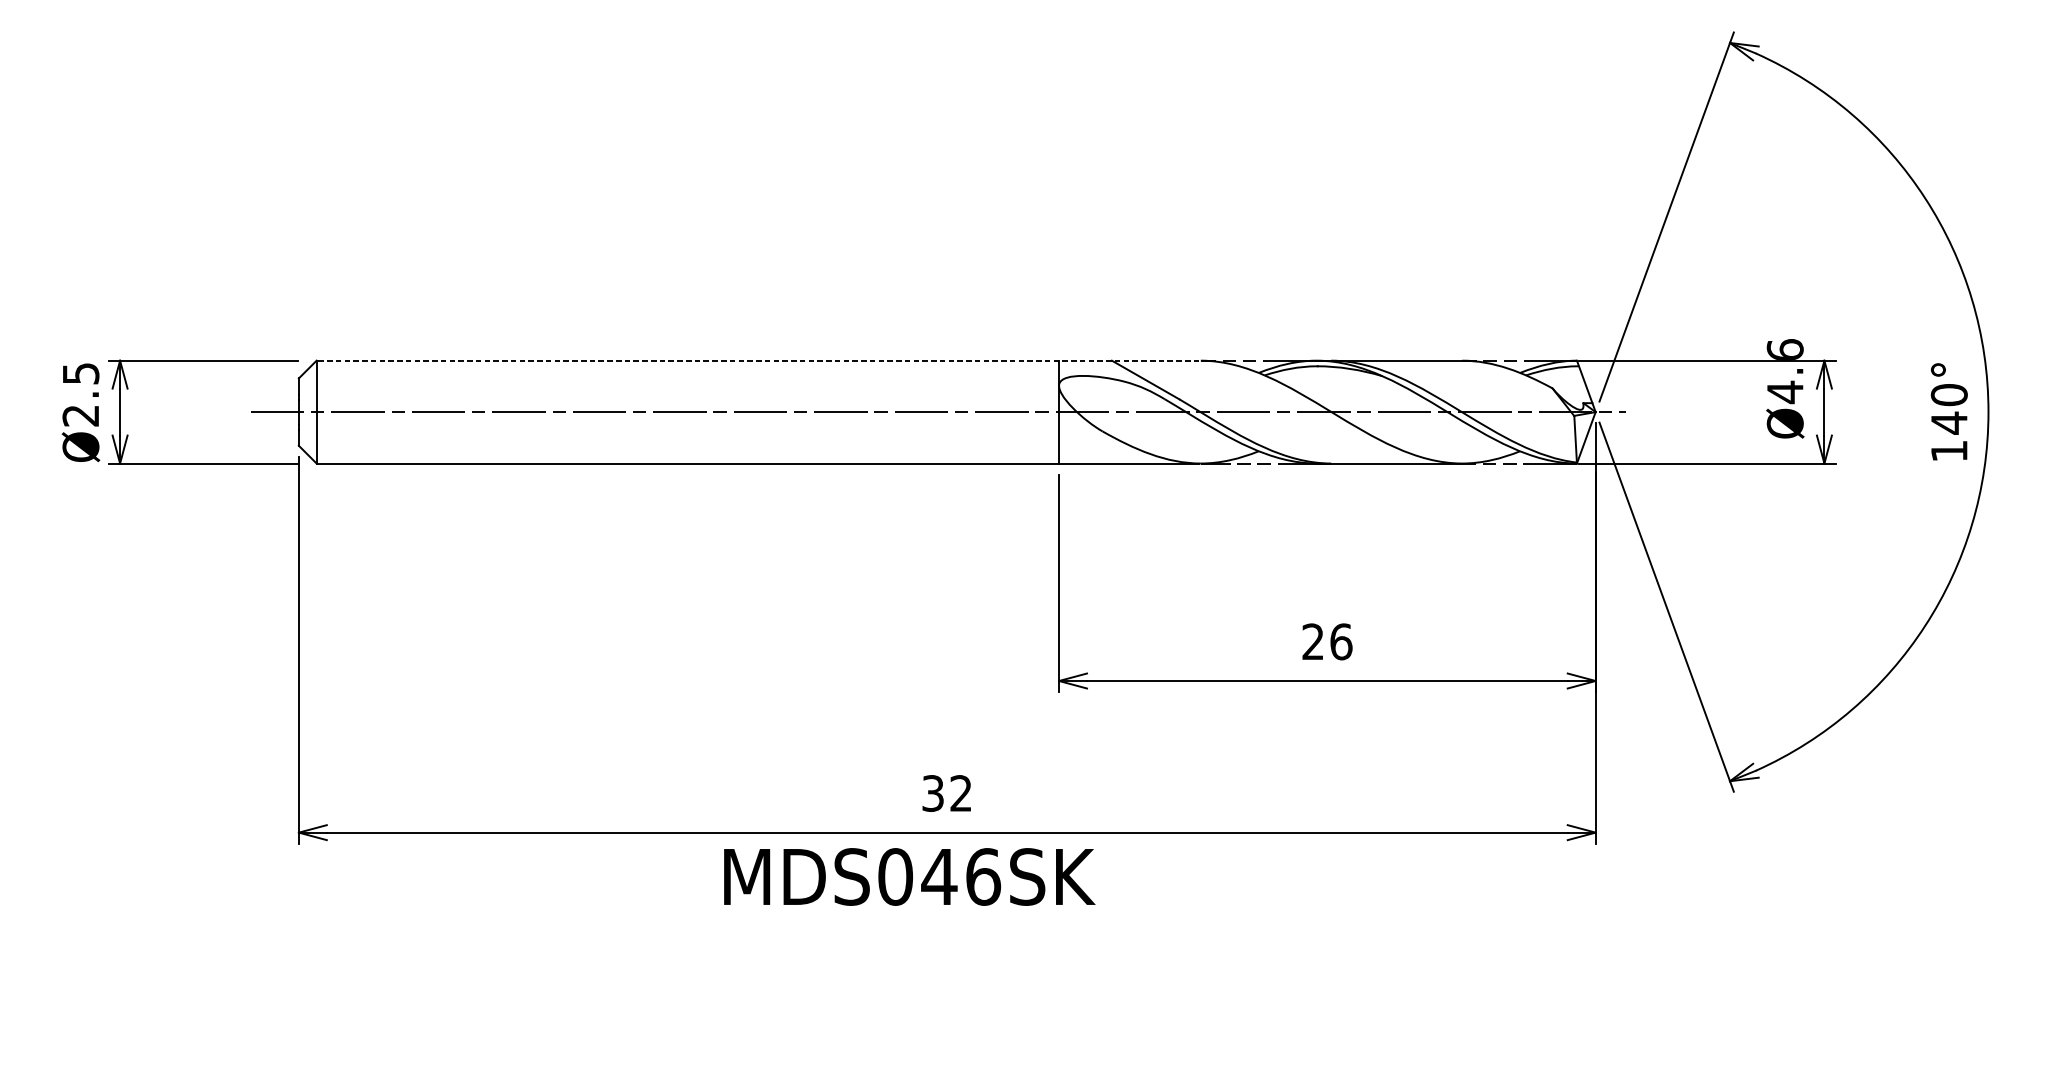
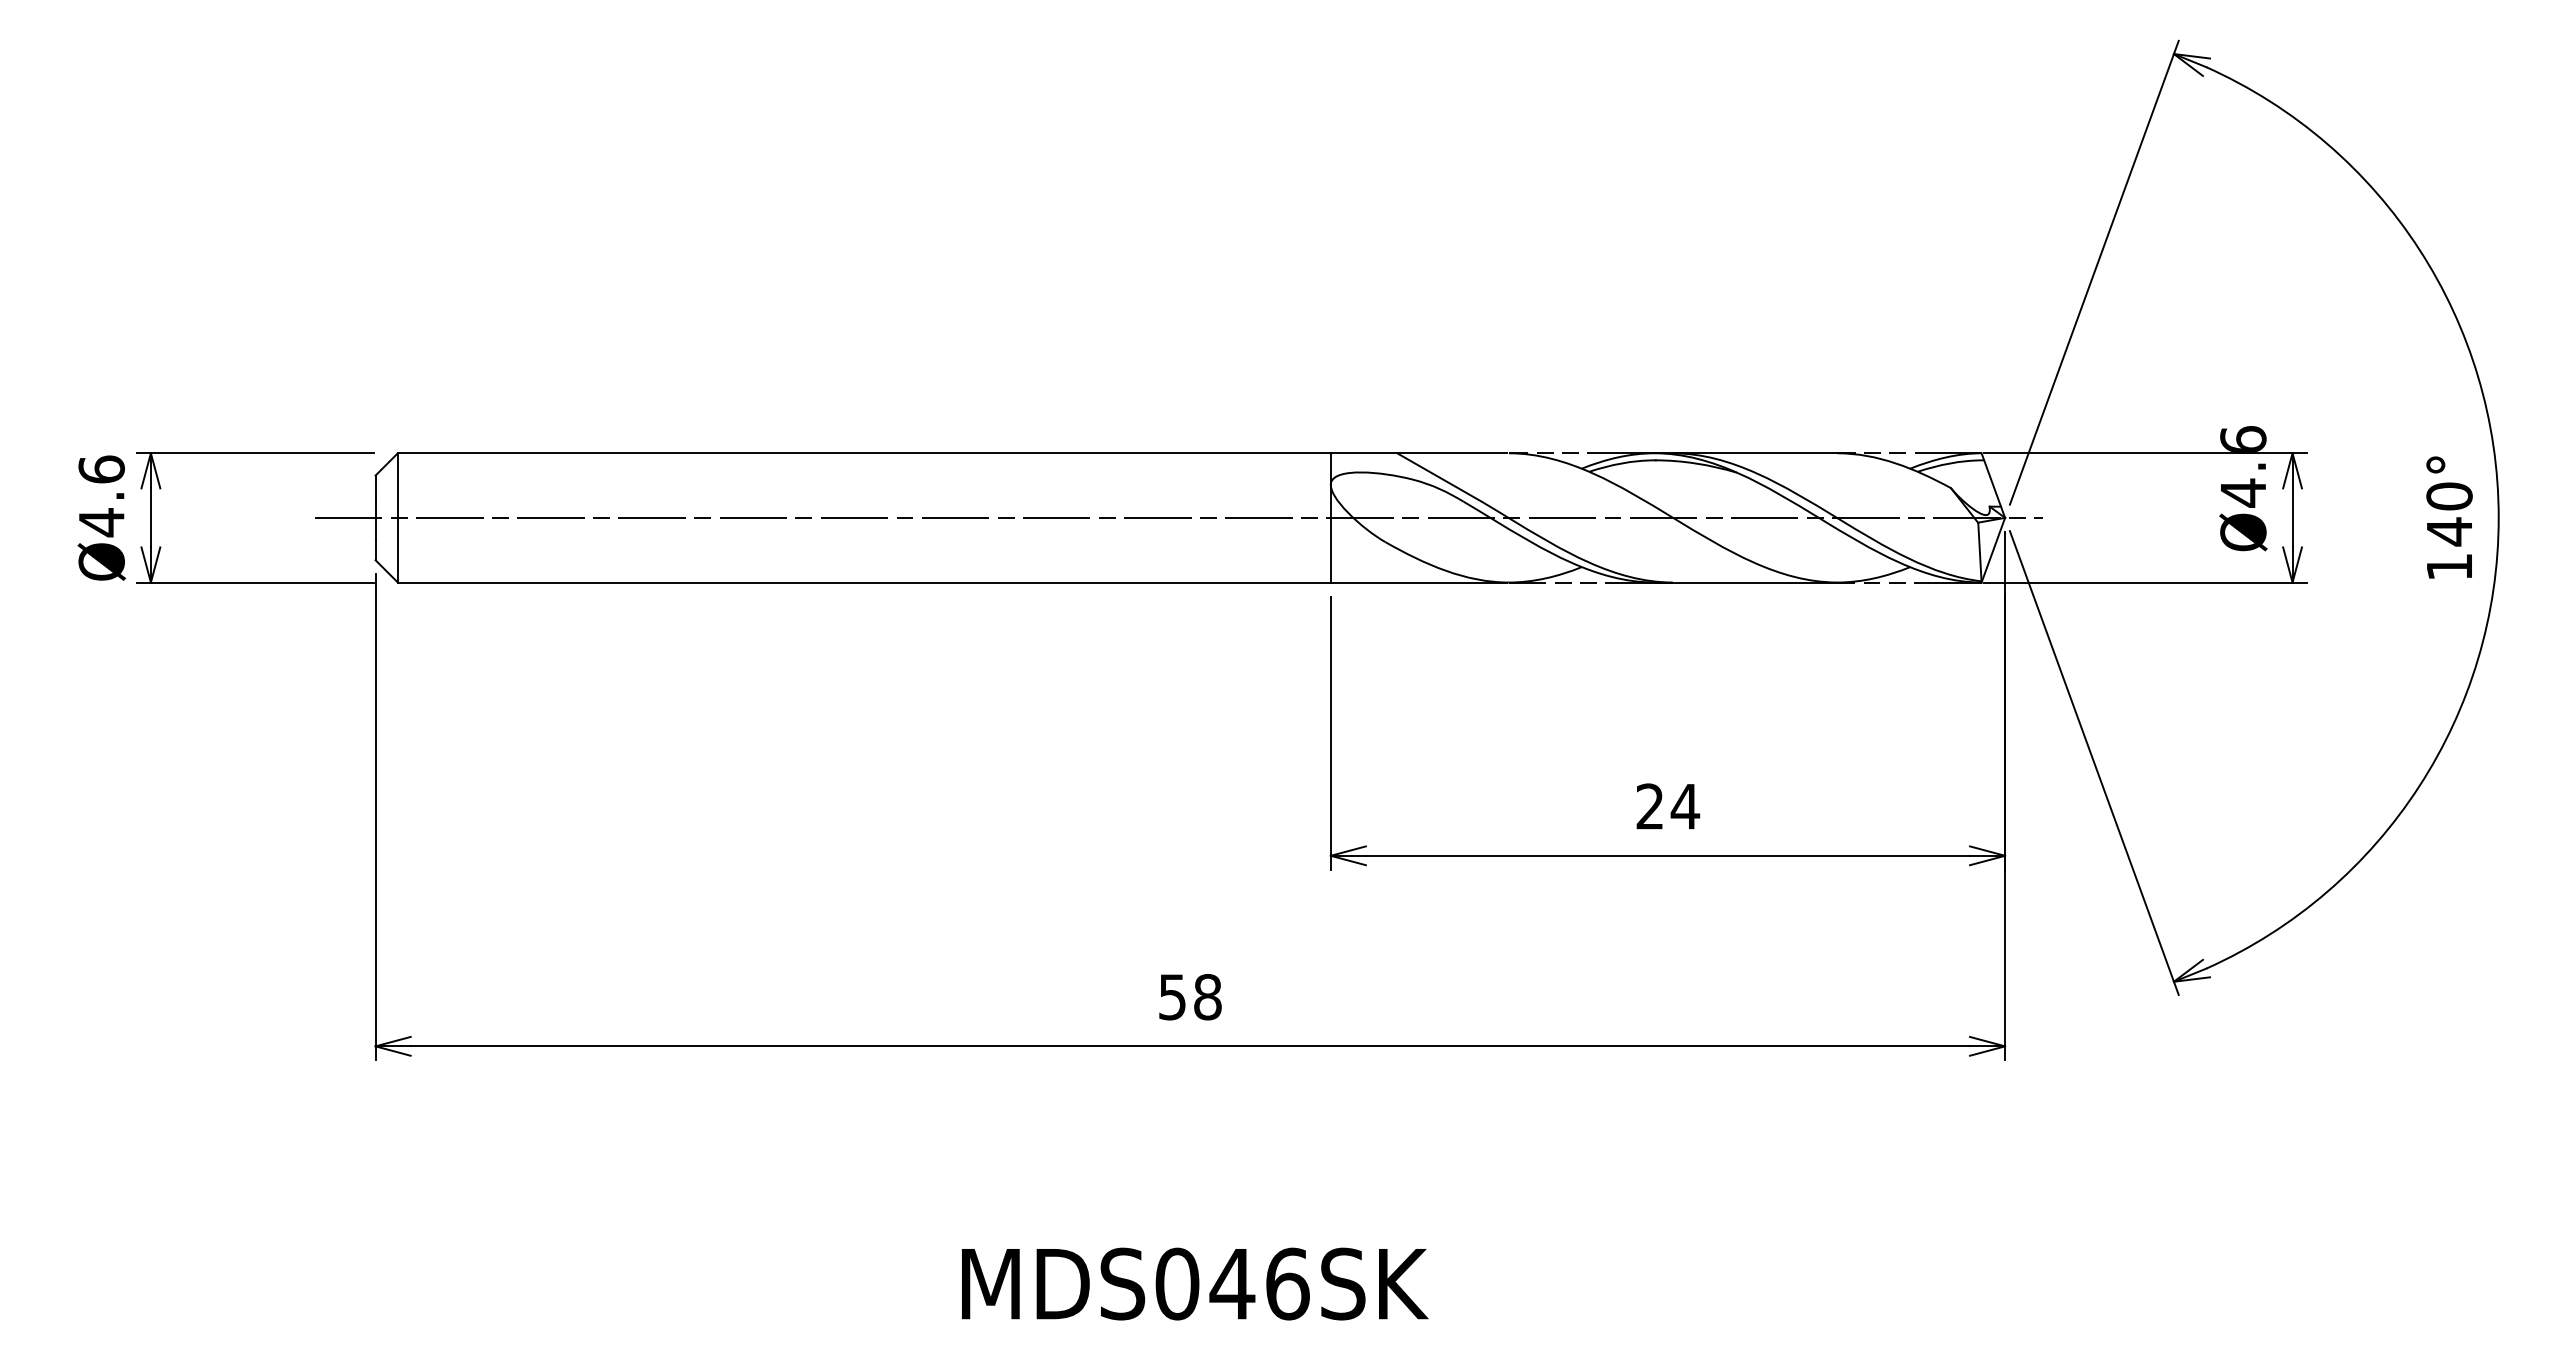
line: (758, 360) -> (952, 453), dashed -> solid
text: (80, 395) -> (101, 496), Ø2.5 -> Ø4.6
text: (1341, 641) -> (1685, 806), 26 -> 24
text: (947, 793) -> (1190, 997), 32 -> 58
text: (910, 876) -> (1195, 1283), moved

